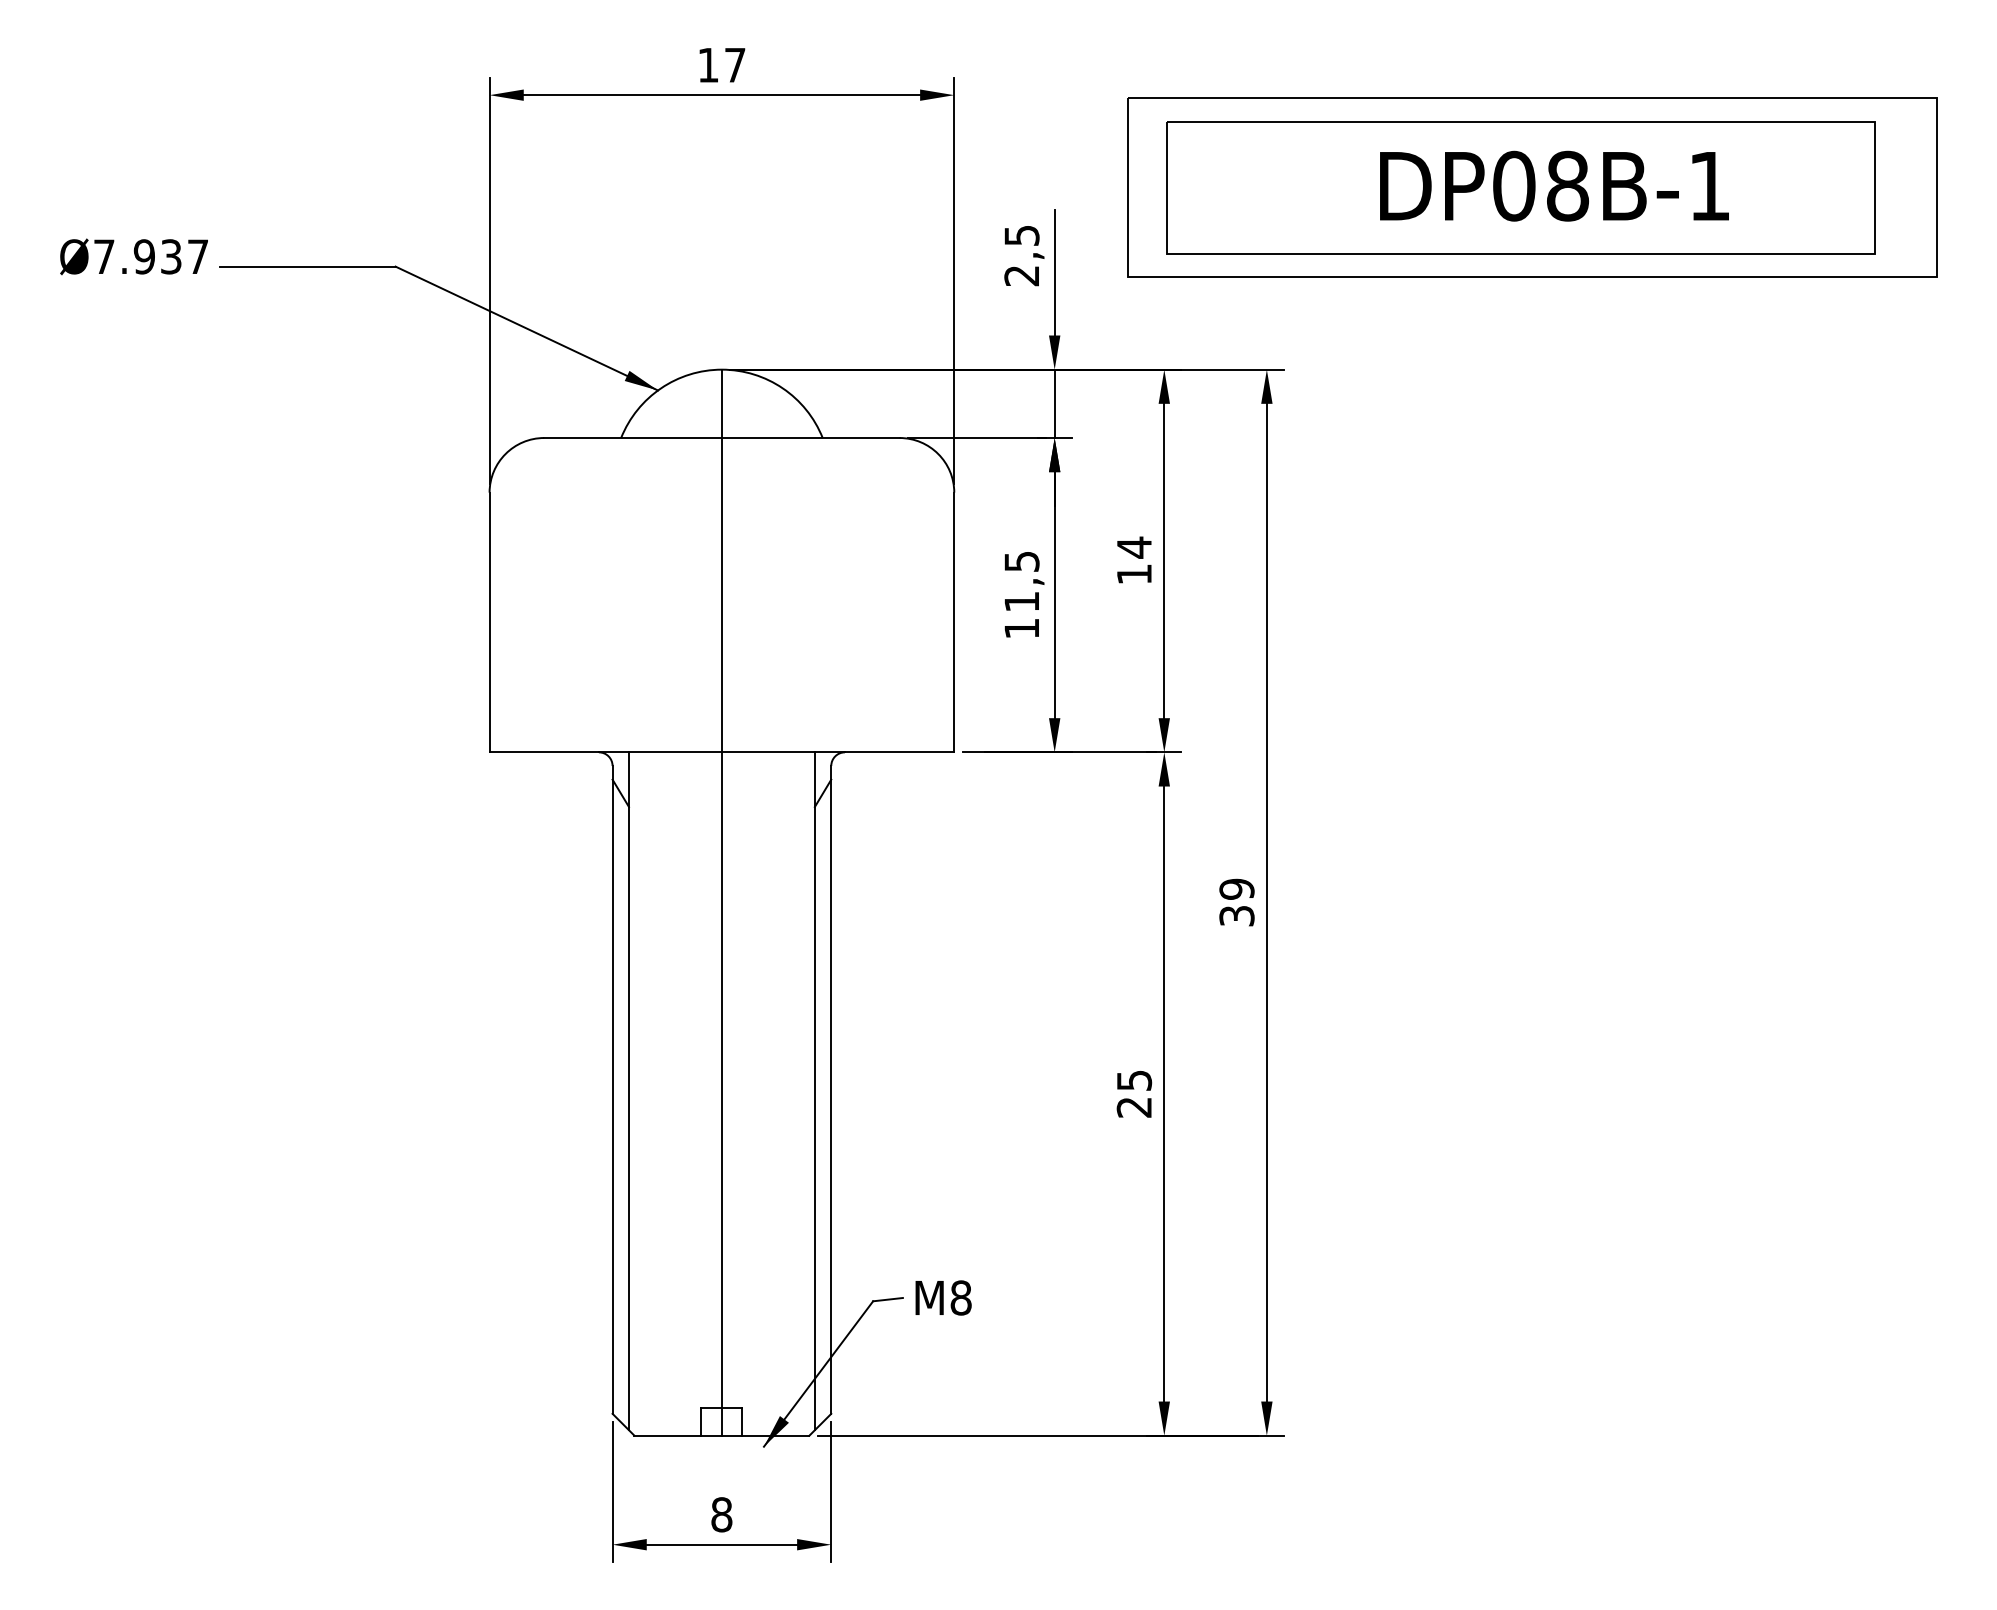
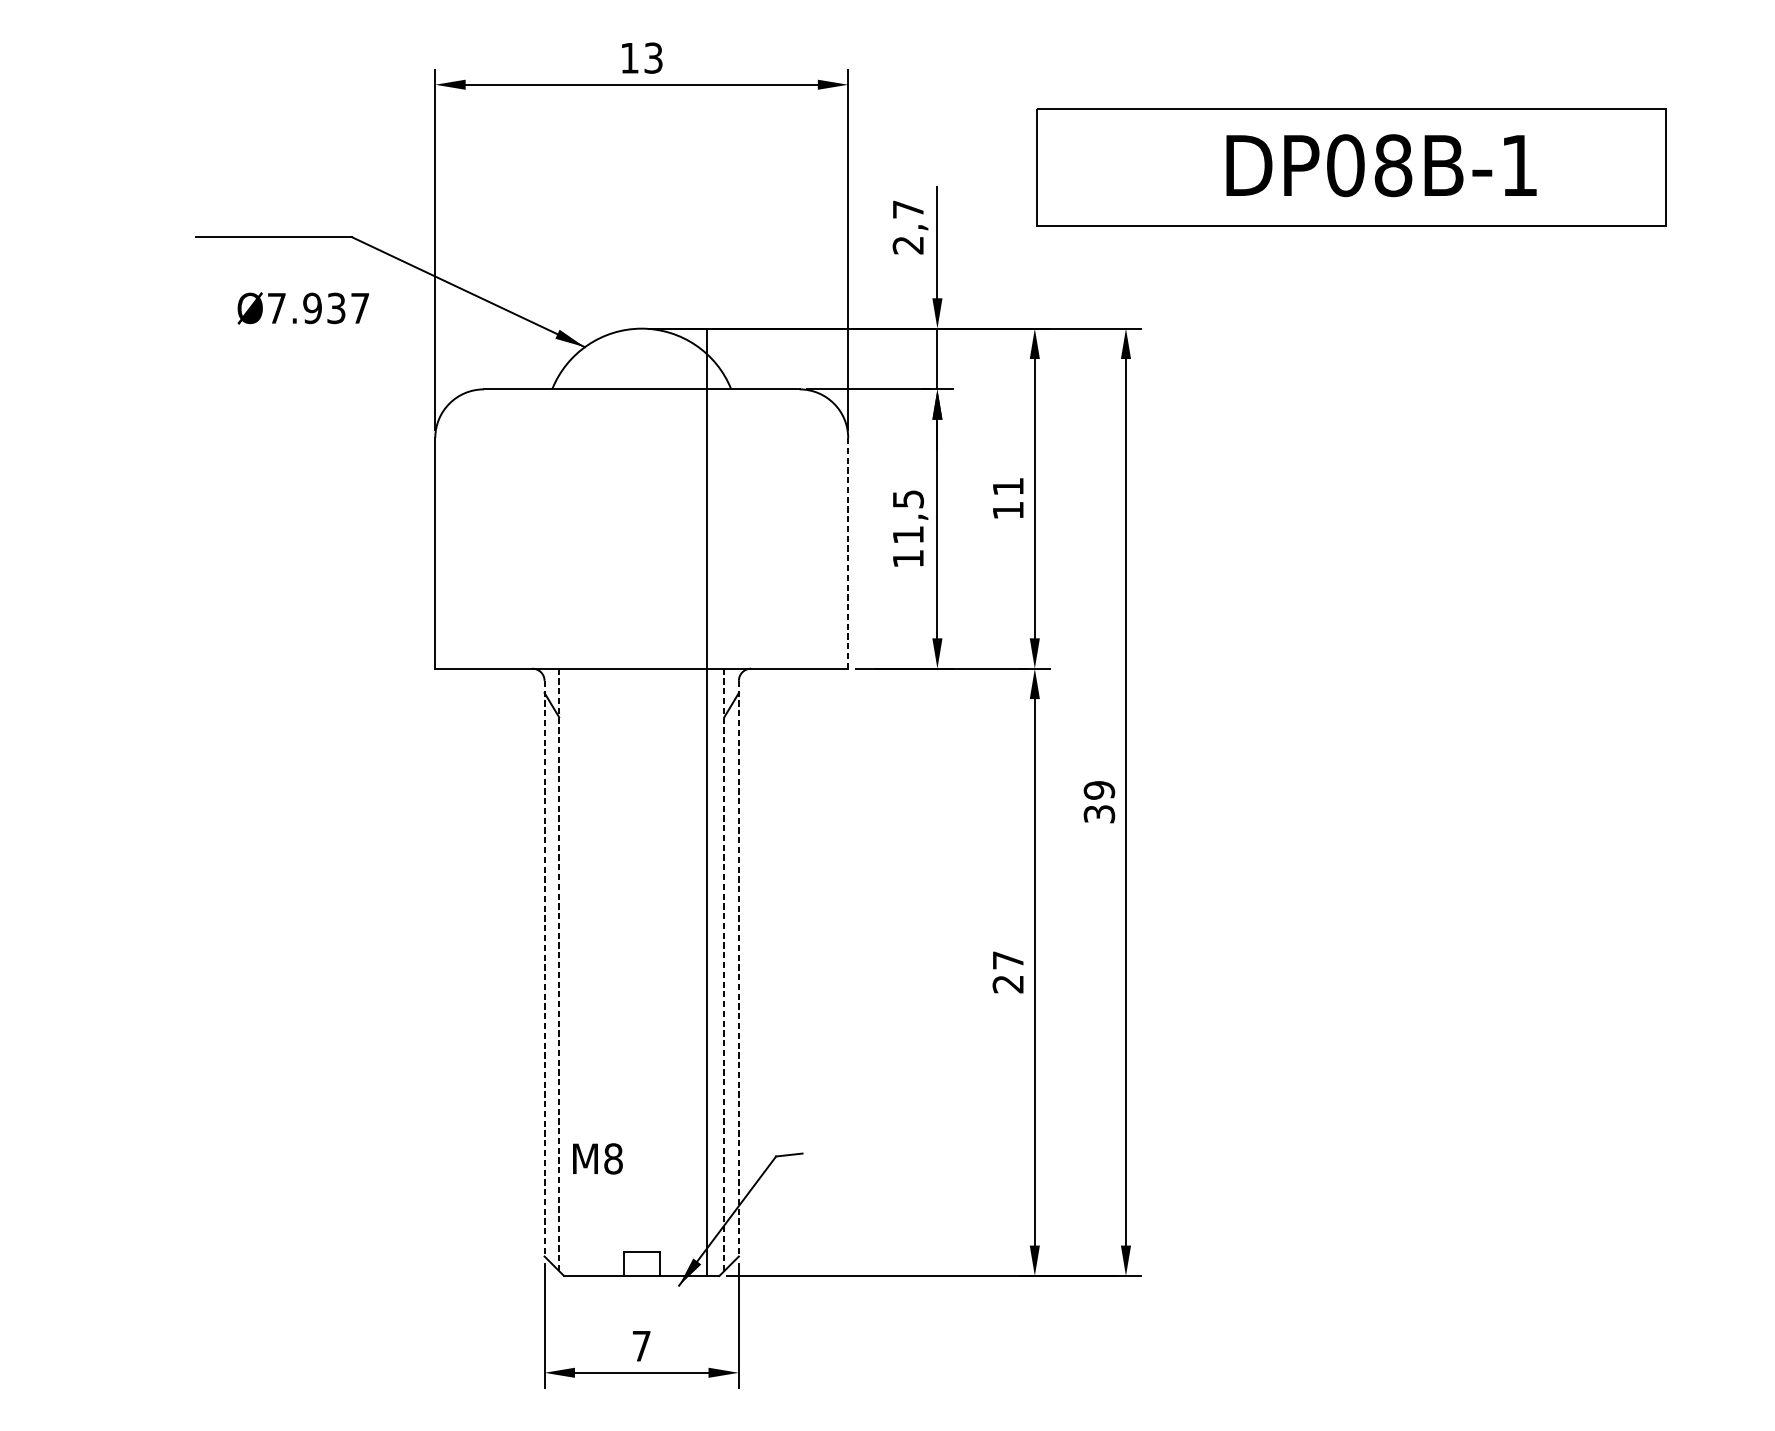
text: (735, 64) -> (653, 57), 17 -> 13
part: (1532, 187) -> (1362, 166), removed
text: (1021, 235) -> (907, 209), 2,5 -> 2,7
text: (133, 256) -> (302, 308), moved
text: (1134, 547) -> (1008, 486), 14 -> 11
line: (954, 622) -> (848, 553), solid -> dashed
line: (721, 902) -> (706, 802), moved
text: (1134, 1080) -> (1008, 960), 25 -> 27
line: (612, 1089) -> (544, 968), solid -> dashed
line: (831, 1089) -> (739, 968), solid -> dashed
line: (629, 1091) -> (559, 970), solid -> dashed
line: (814, 1091) -> (723, 970), solid -> dashed
text: (943, 1297) -> (597, 1158), moved
text: (721, 1514) -> (641, 1345), 8 -> 7

